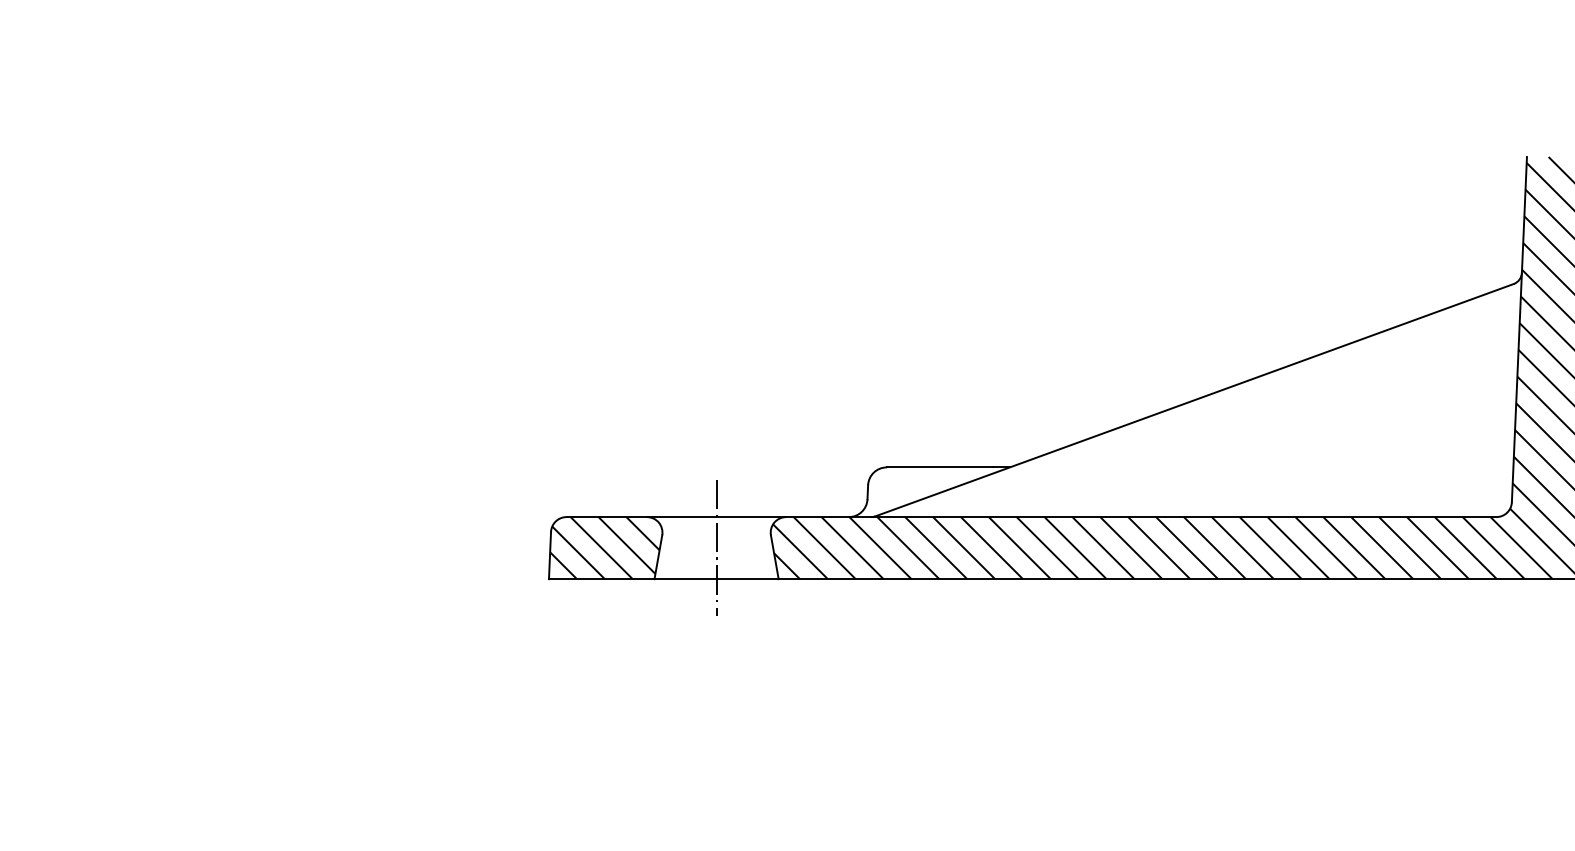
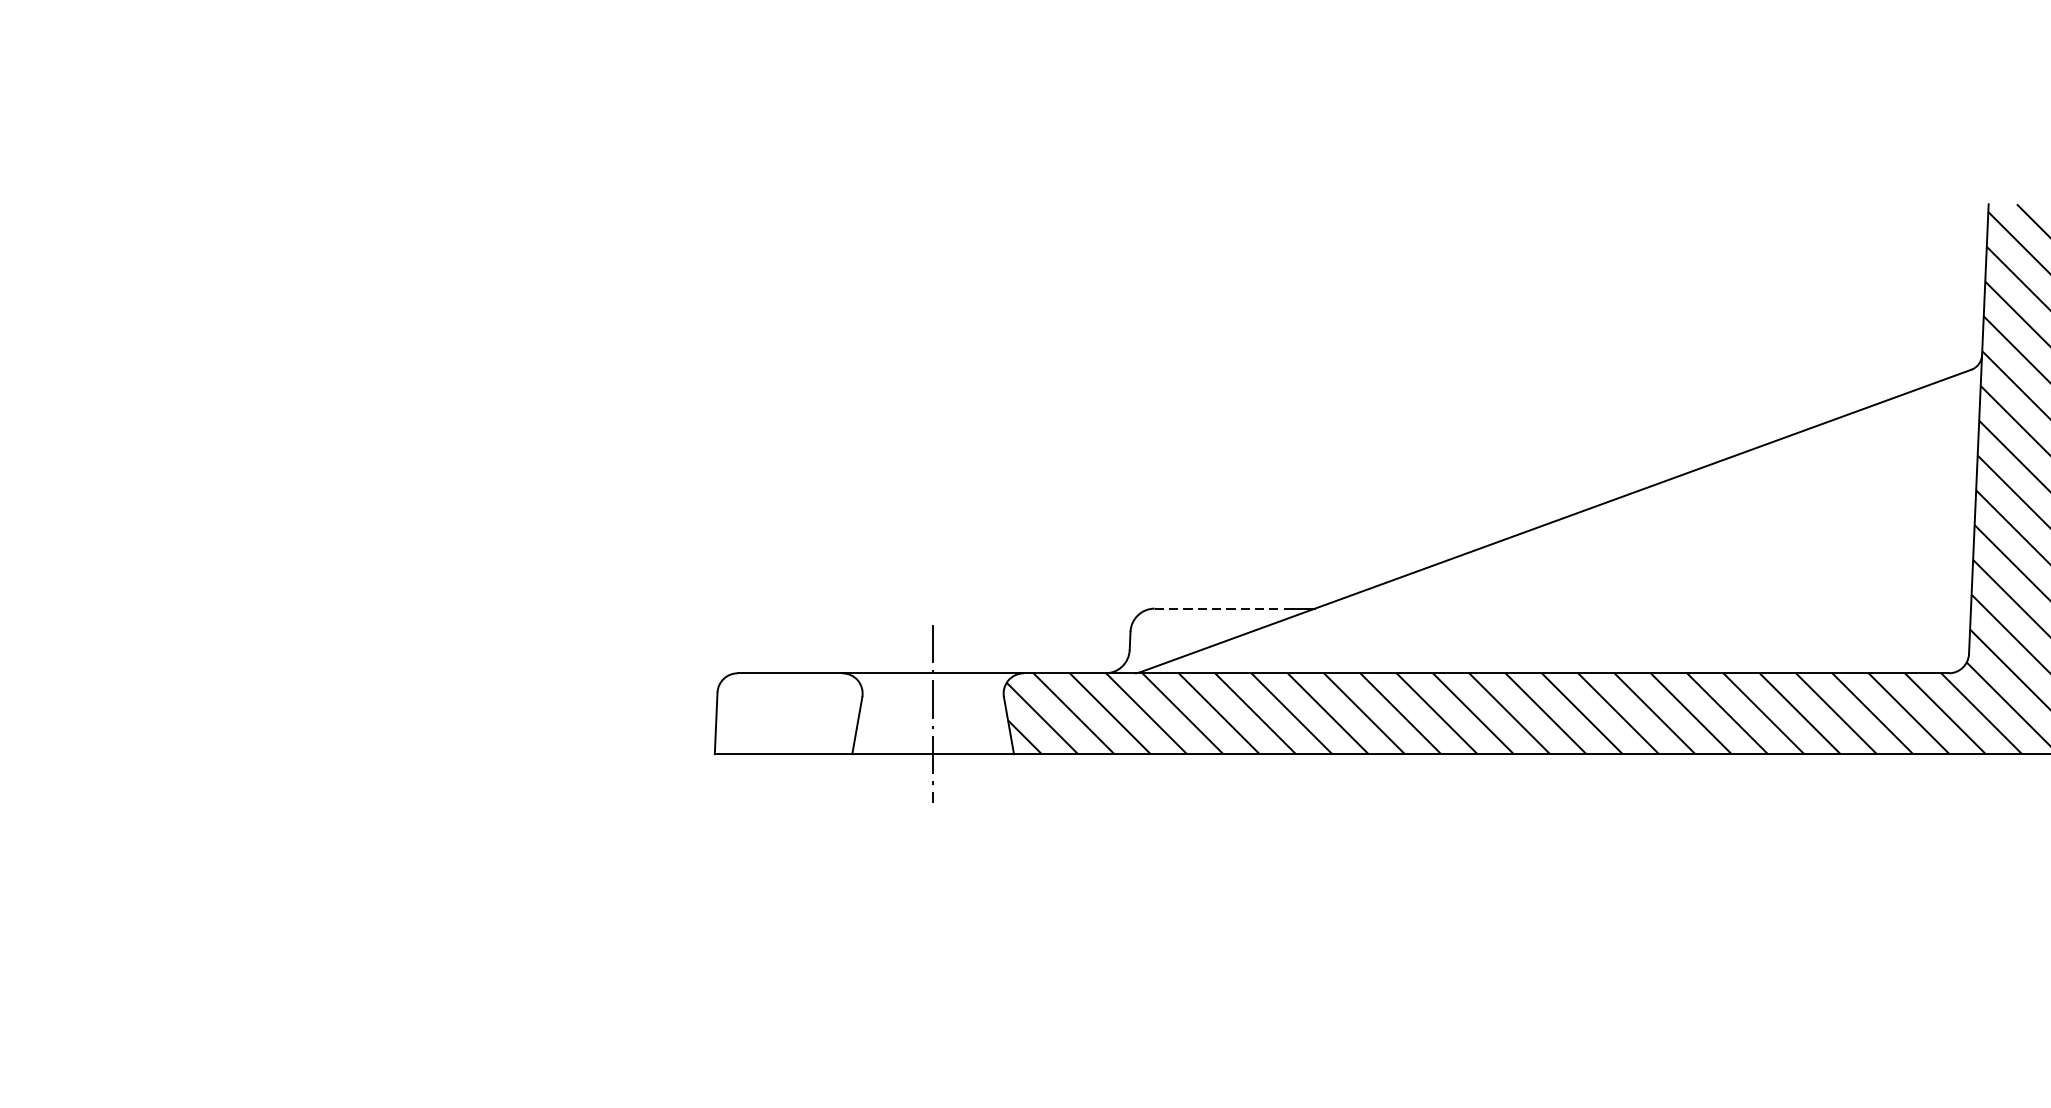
line: (940, 467) -> (1224, 608), solid -> dashed
hatch: (603, 548) -> (785, 714), removed

